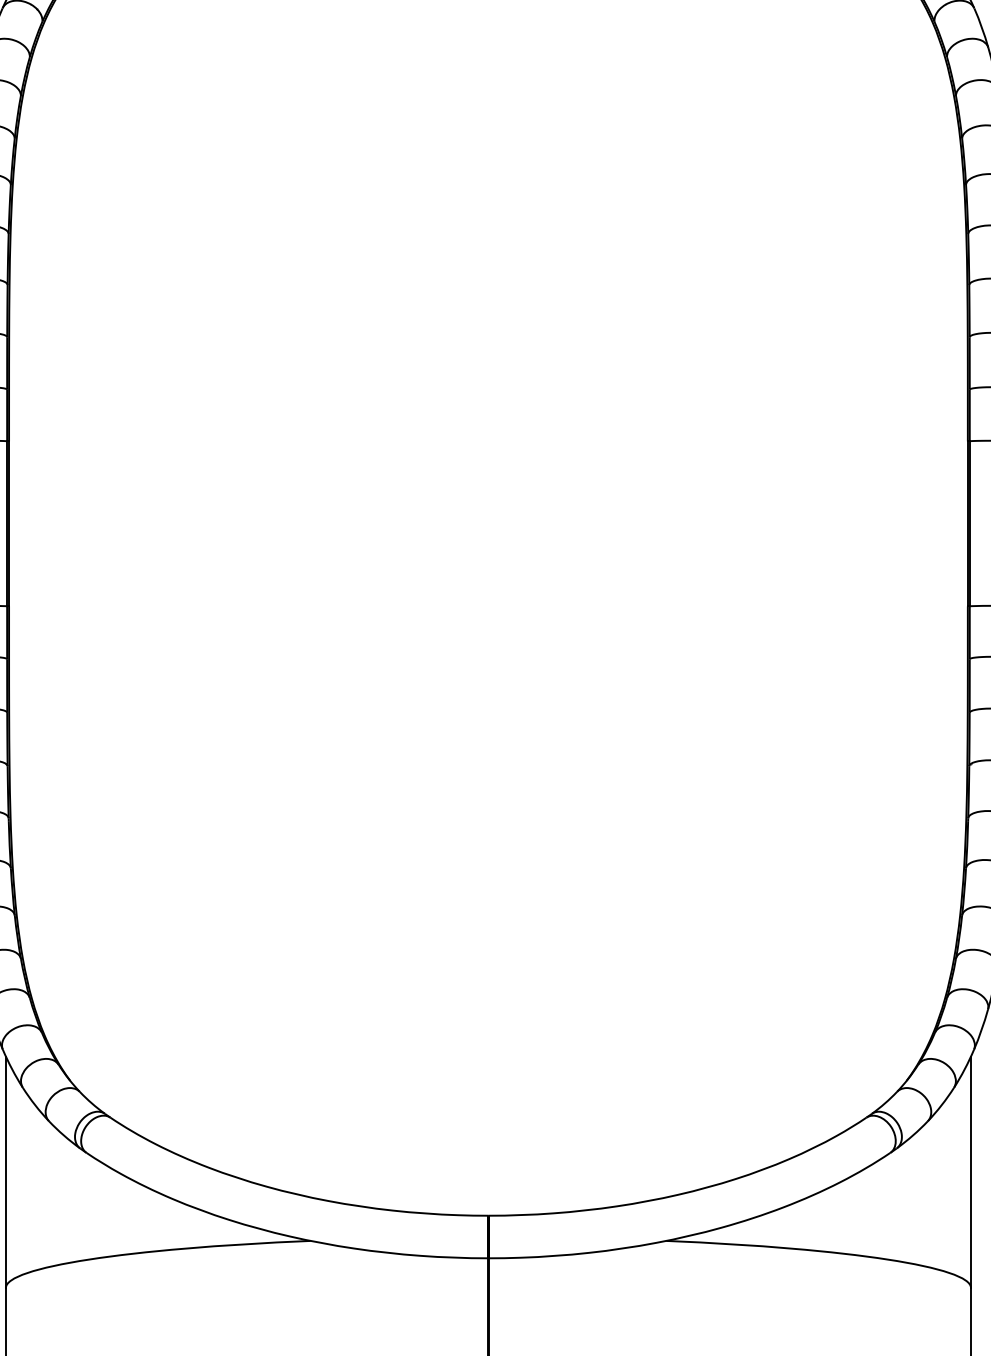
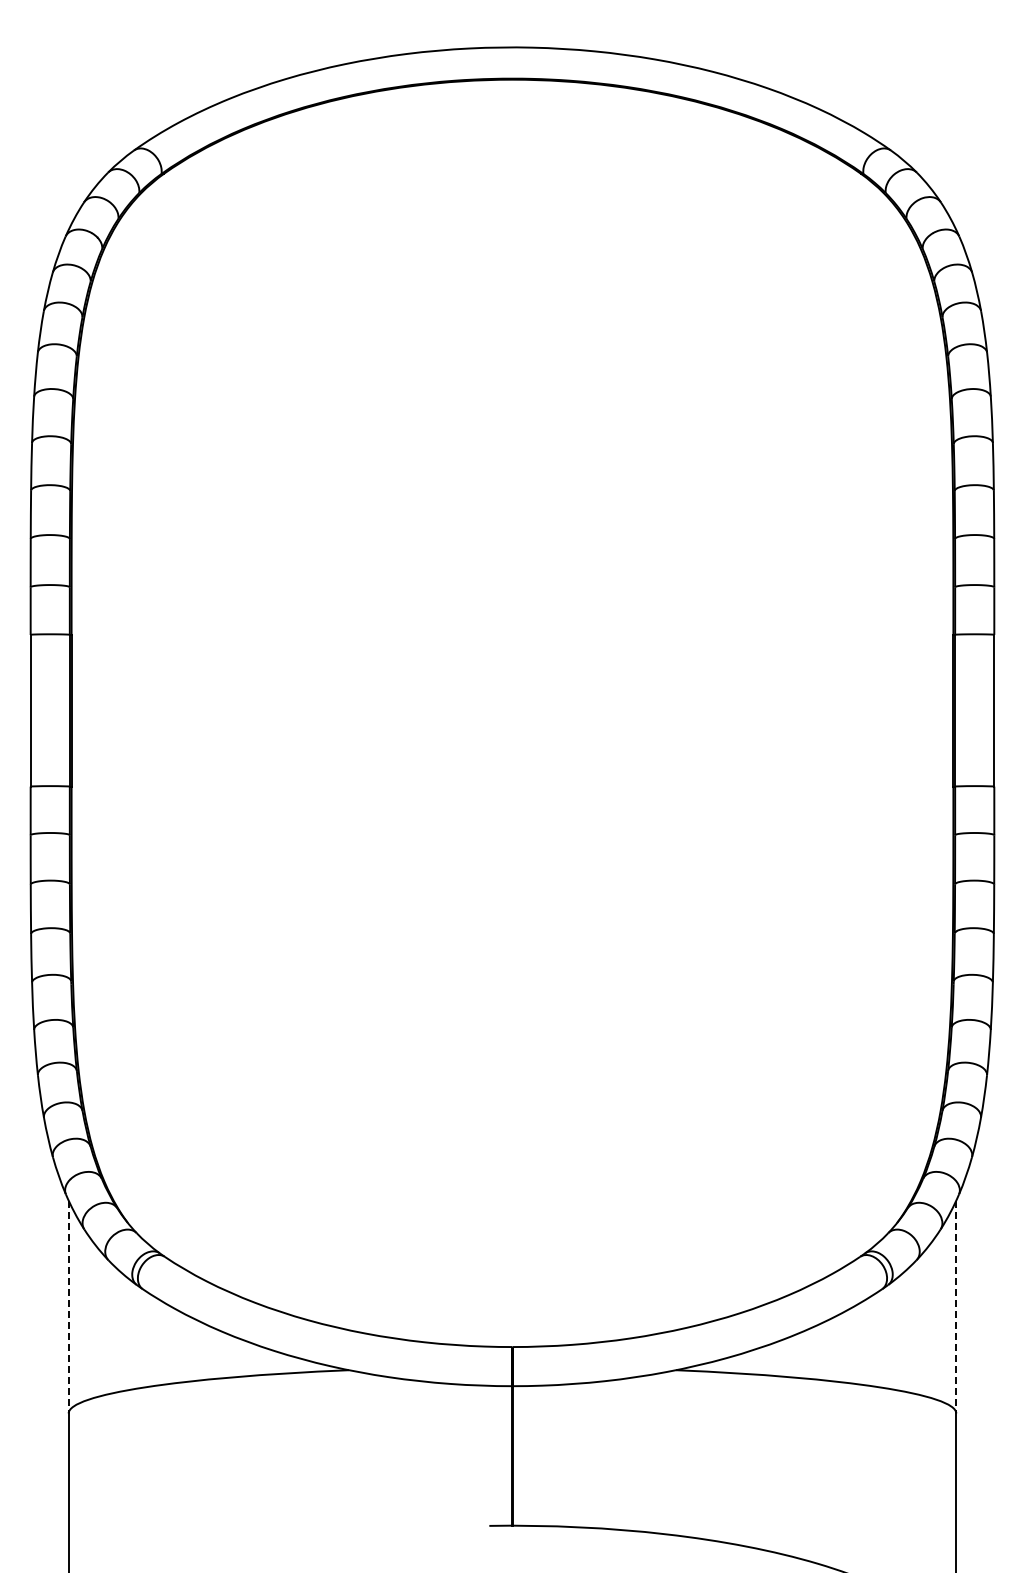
line: (5, 1172) -> (68, 1307), solid -> dashed
line: (971, 1172) -> (956, 1307), solid -> dashed

